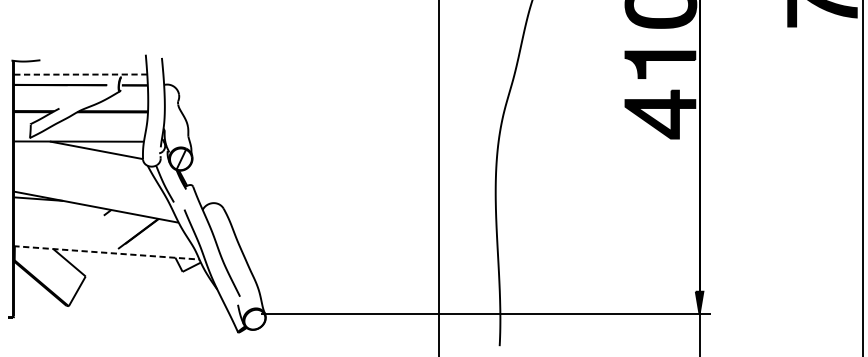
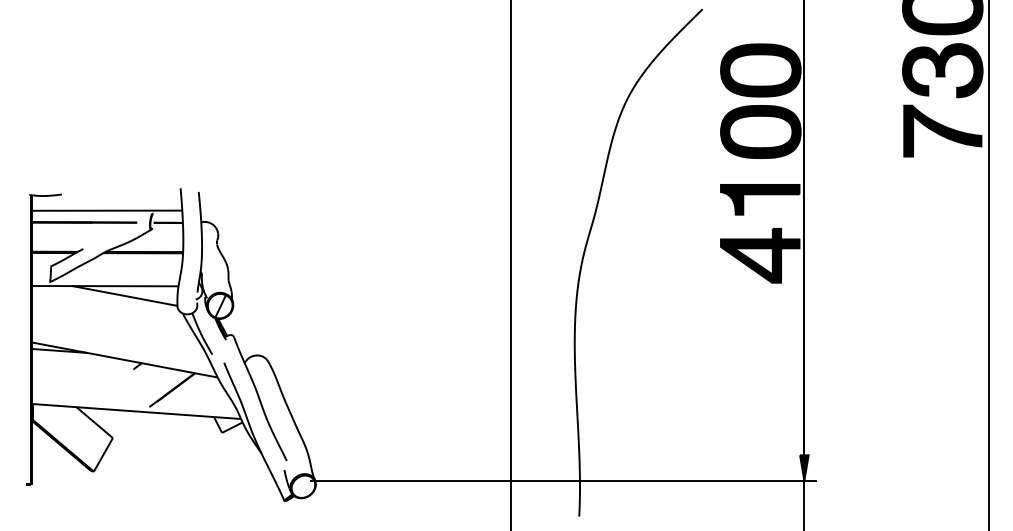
line: (80, 74) -> (107, 210), dashed -> solid
line: (106, 252) -> (136, 411), dashed -> solid

